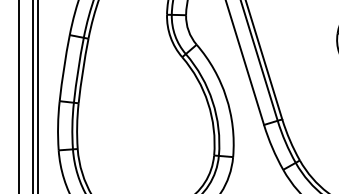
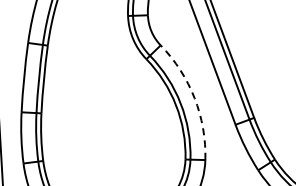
arc: (226, 97) -> (194, 98), solid -> dashed

